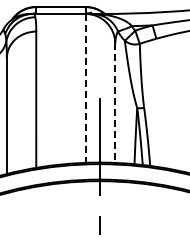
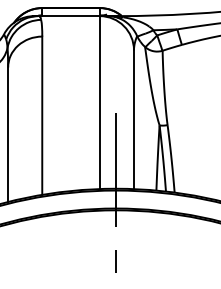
line: (85, 88) -> (99, 102), dashed -> solid
line: (115, 103) -> (134, 120), dashed -> solid

